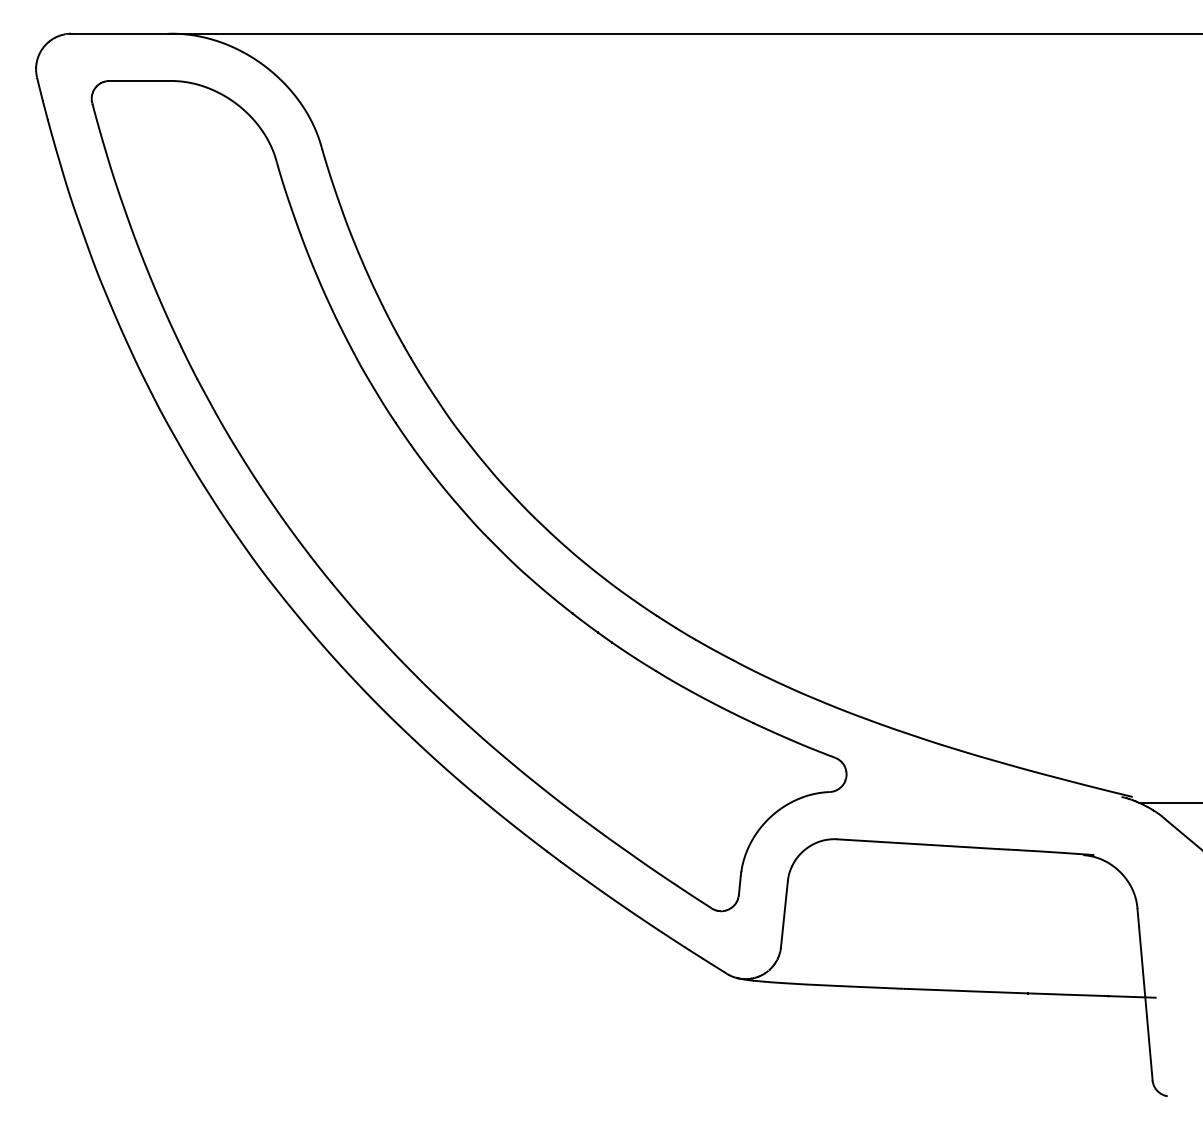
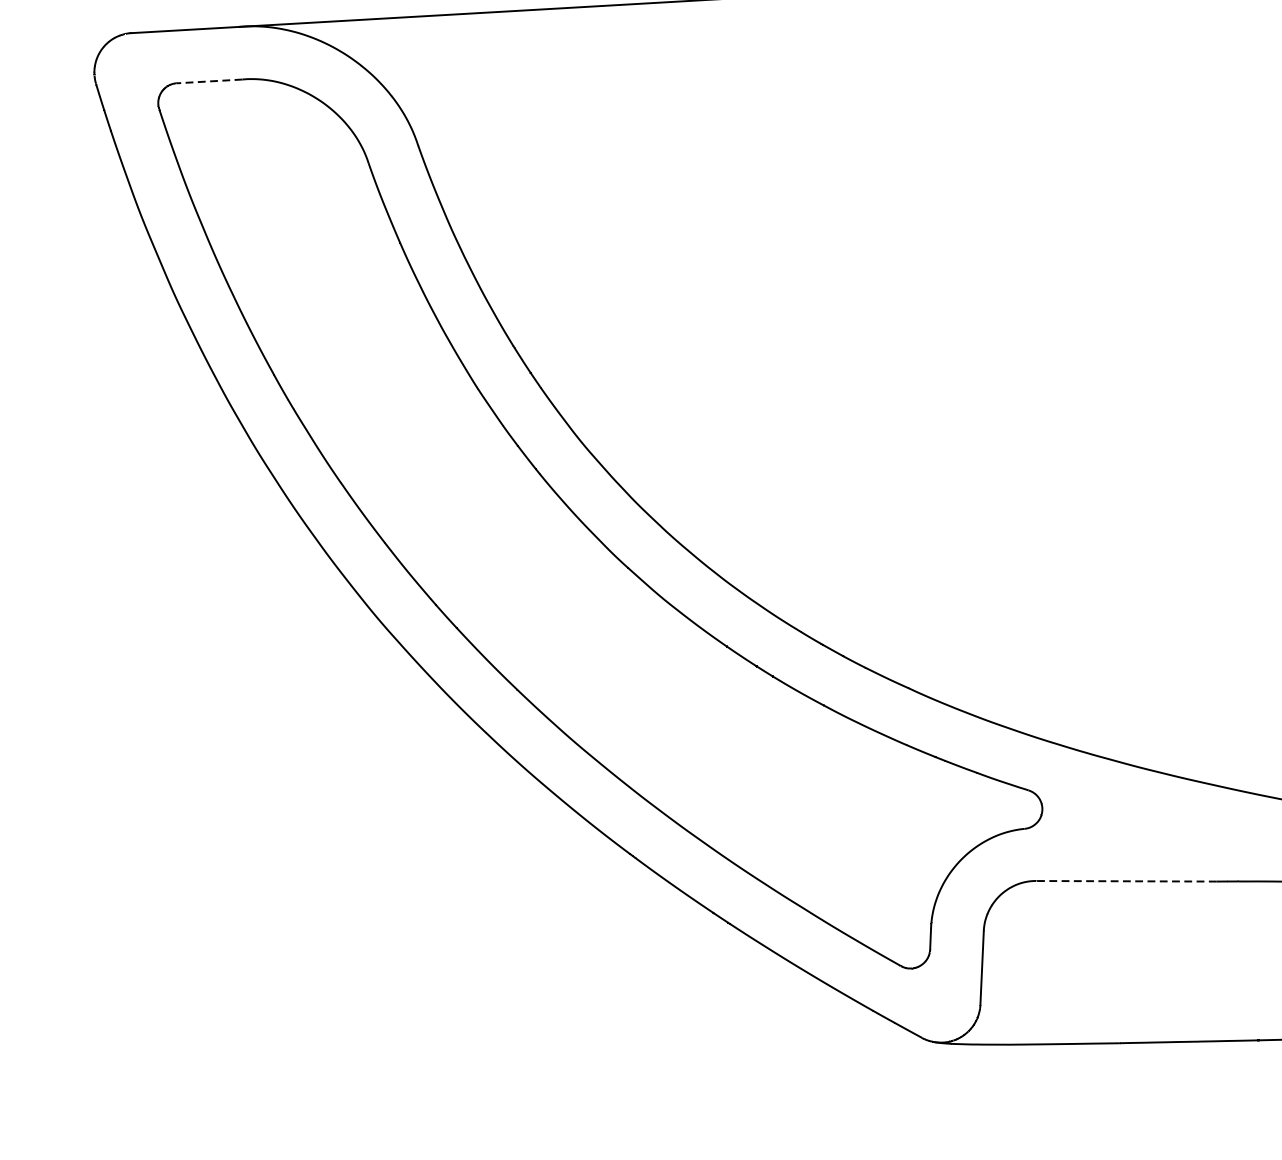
line: (138, 81) -> (209, 81), solid -> dashed
line: (918, 844) -> (1126, 881), solid -> dashed

